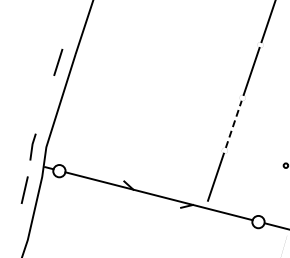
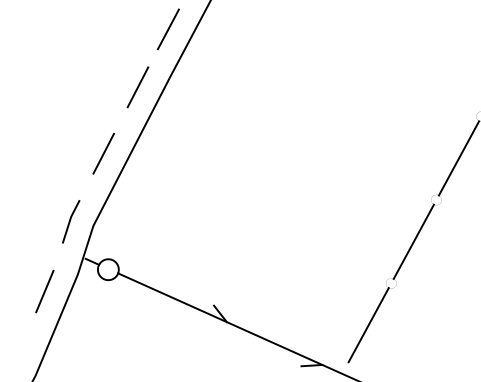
line: (70, 25) -> (169, 29), added
line: (45, 103) -> (104, 152), added
line: (233, 124) -> (413, 241), dashed -> solid

